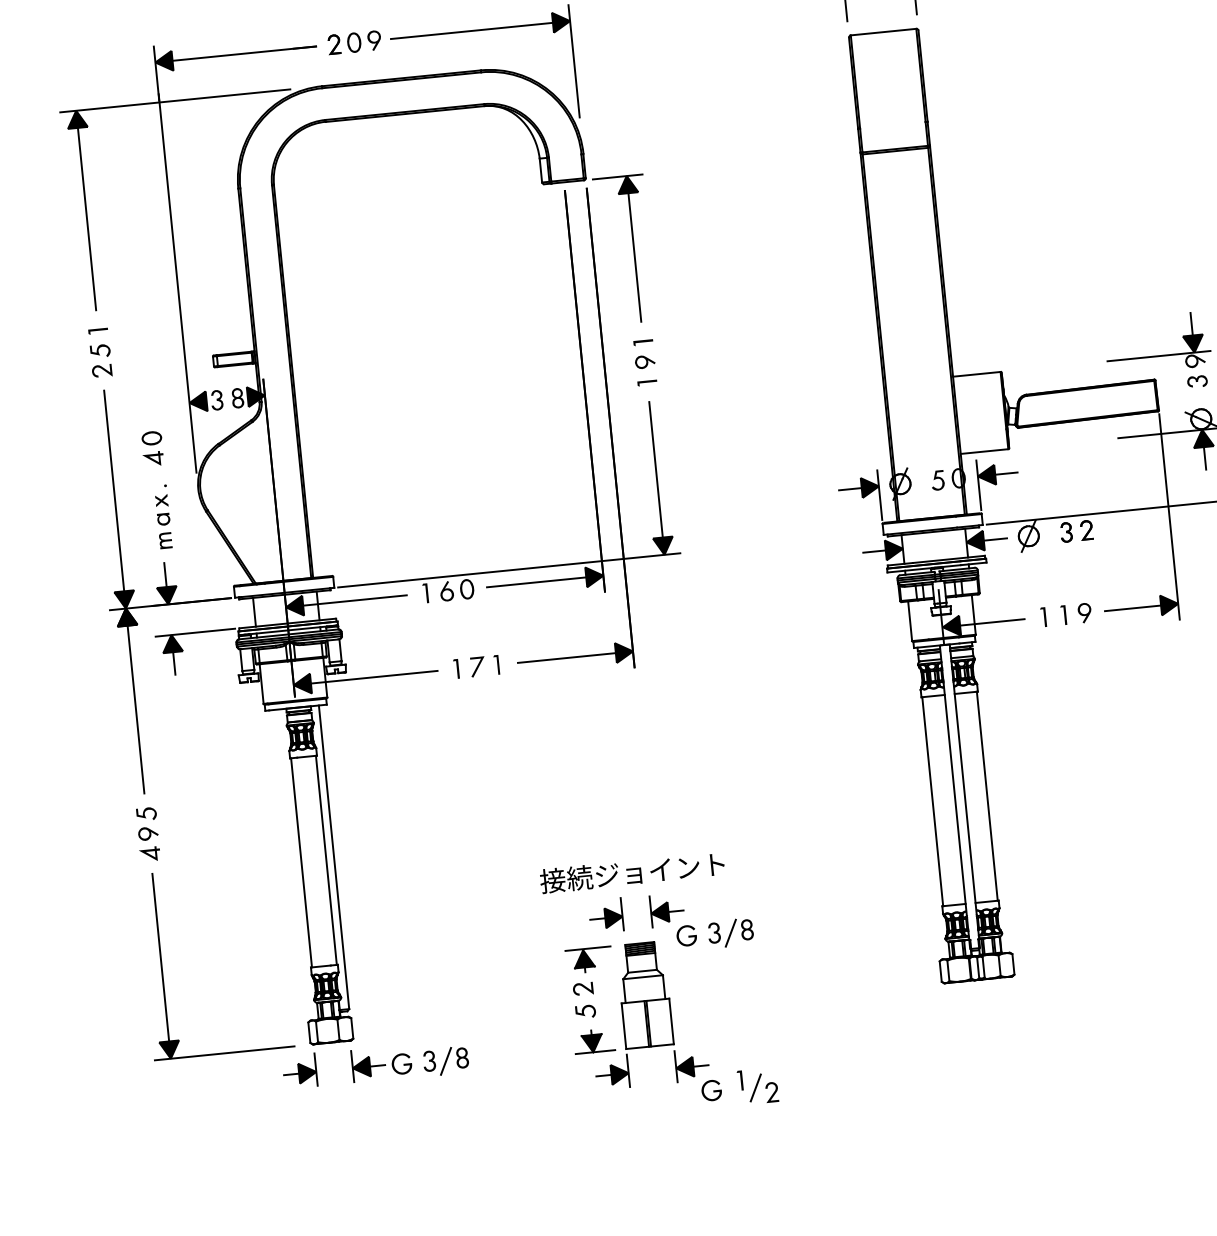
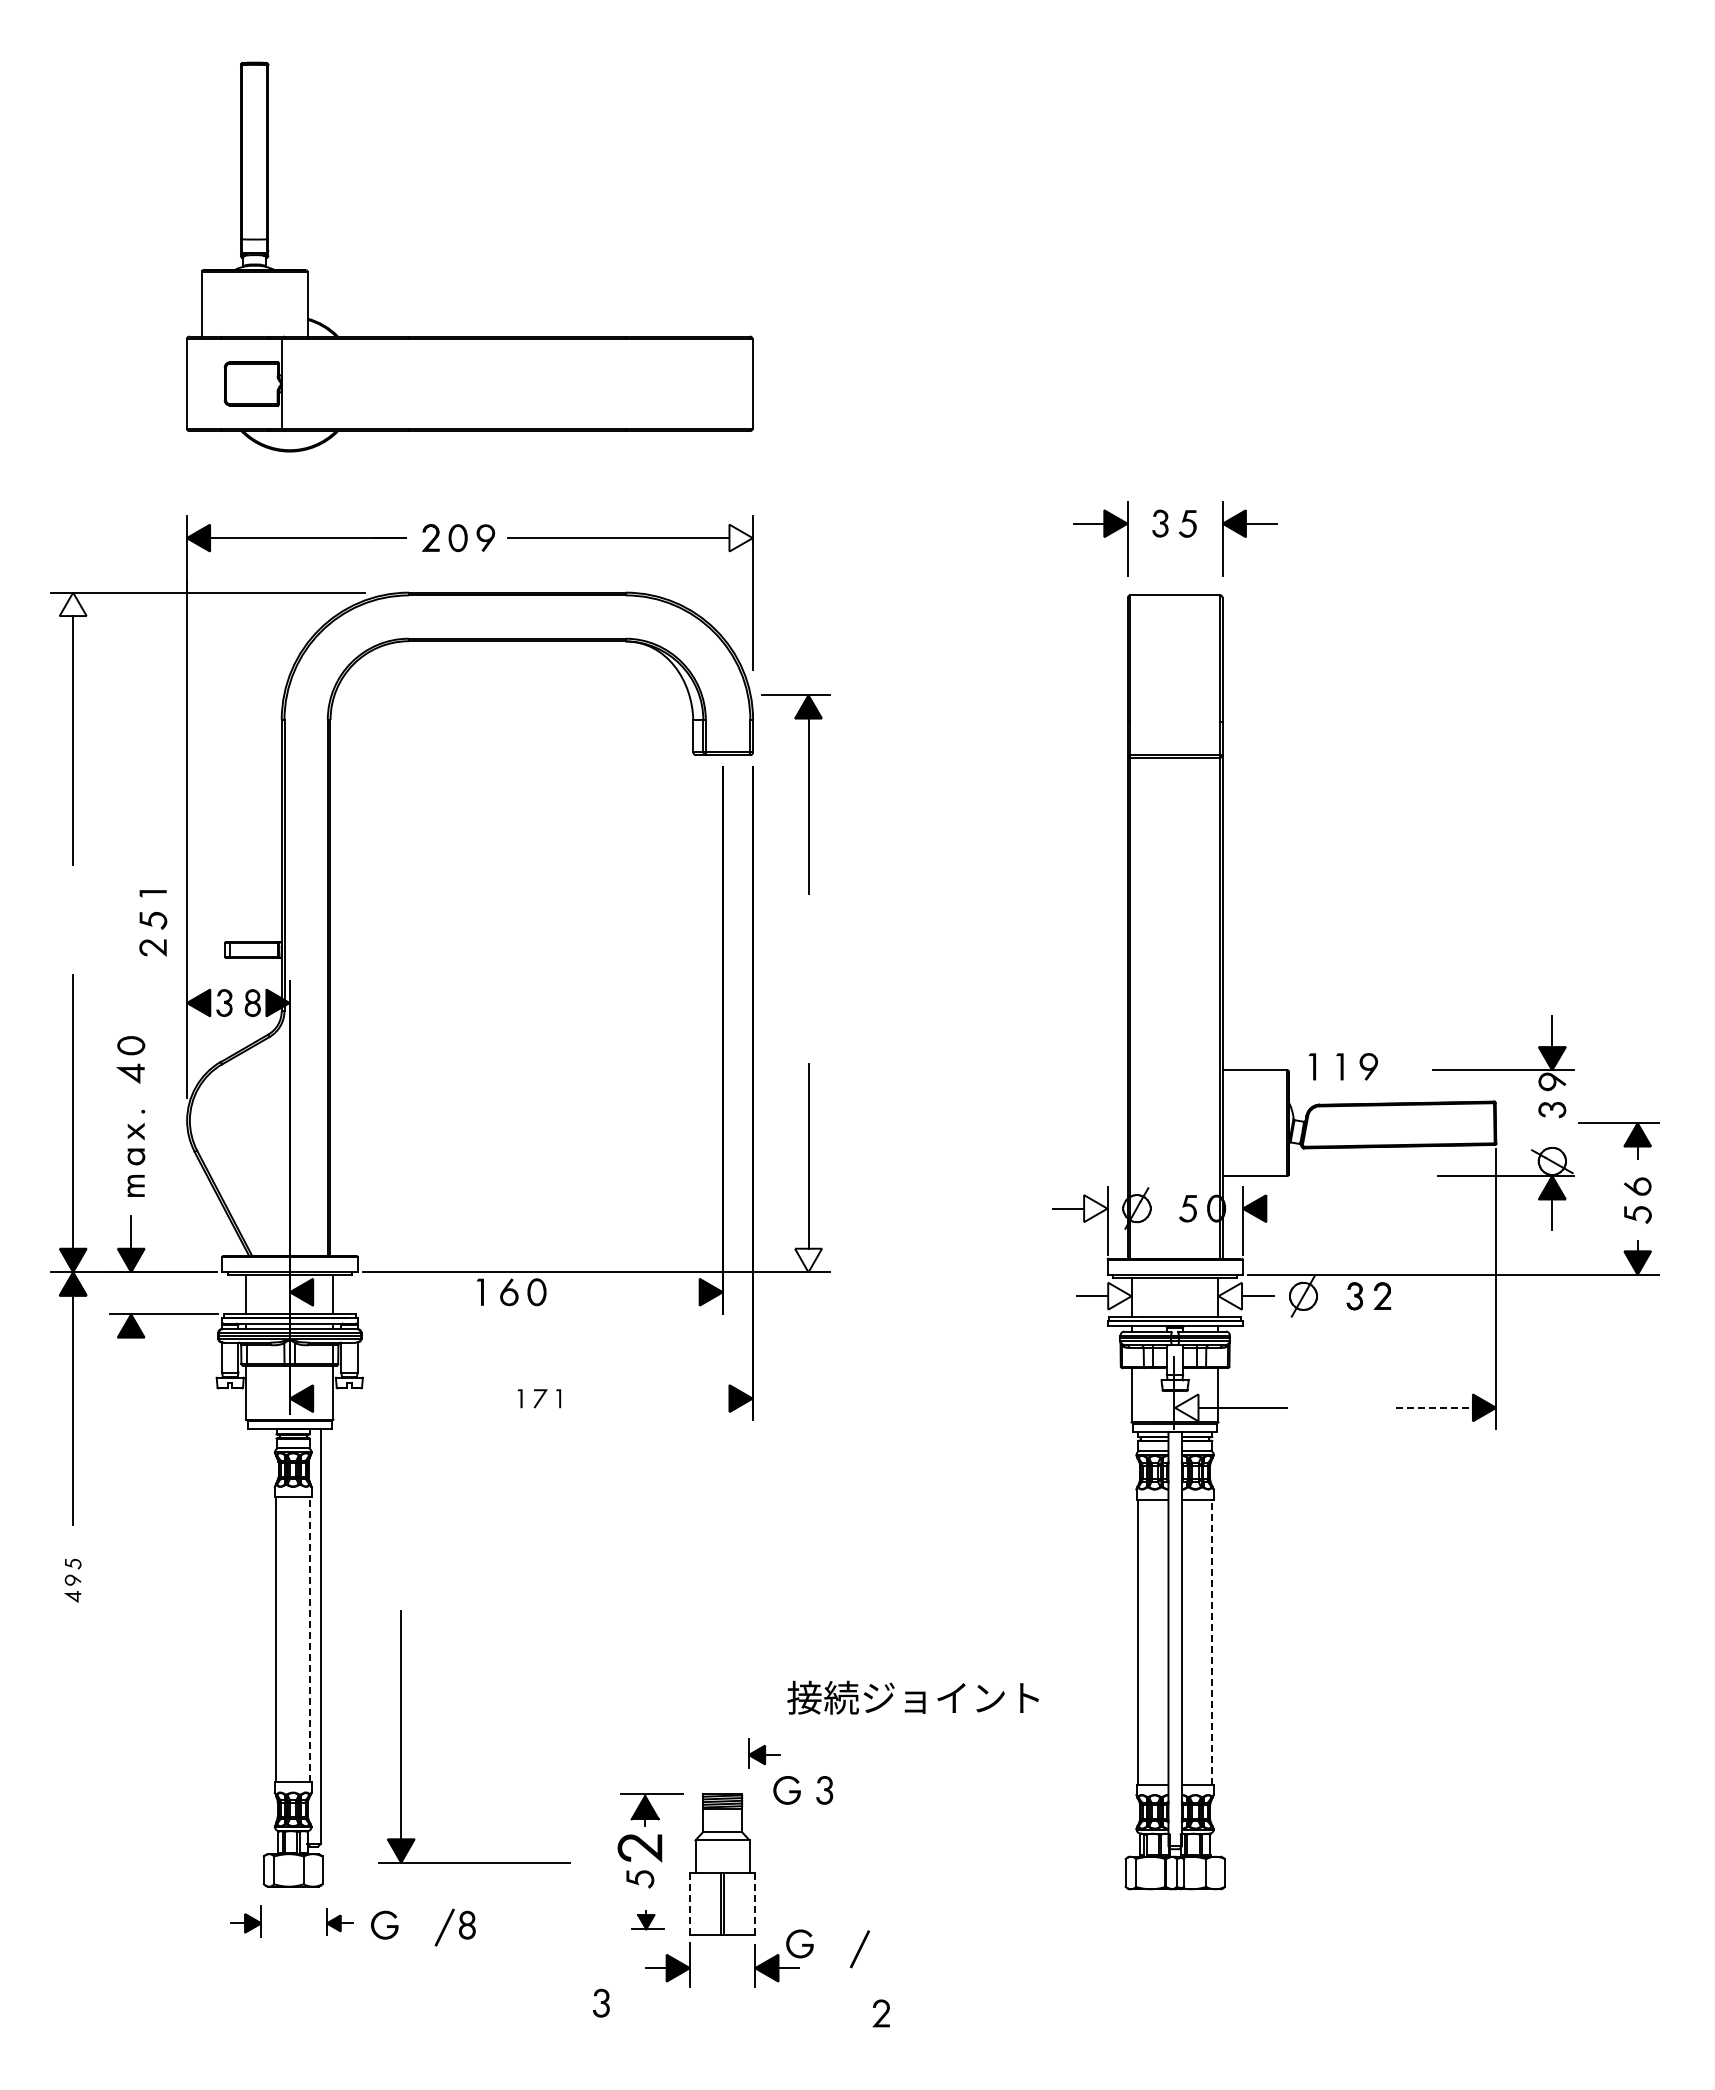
fill: (560, 21) -> (740, 537), removed
fill: (76, 119) -> (72, 604), removed
part: (633, 248) -> (808, 794), moved
part: (100, 353) -> (153, 923), moved
part: (645, 363) -> (808, 1010), removed
line: (1006, 473) -> (1281, 1208), removed
fill: (870, 487) -> (1095, 1208), removed
fill: (975, 540) -> (1230, 1295), removed
fill: (663, 546) -> (808, 1260), removed
fill: (894, 549) -> (1119, 1295), removed
line: (536, 582) -> (631, 1292), removed
line: (354, 600) -> (383, 1292), removed
line: (1133, 608) -> (1435, 1407), solid -> dashed
part: (1066, 614) -> (1343, 1066), moved
fill: (951, 626) -> (1186, 1407), removed
line: (566, 657) -> (662, 1398), removed
line: (174, 663) -> (131, 1352), removed
part: (476, 666) -> (539, 1398), size x0.7
line: (374, 677) -> (399, 1398), removed
line: (987, 796) -> (1212, 1642), solid -> dashed
part: (147, 834) -> (72, 1580), size x0.6
line: (326, 860) -> (310, 1639), solid -> dashed
text: (631, 872) -> (912, 1697), moved
part: (666, 910) -> (763, 1753), size x0.7
part: (605, 915) -> (680, 1752), removed
part: (738, 932) -> (857, 1792), removed
part: (161, 966) -> (401, 1736), moved
part: (582, 989) -> (639, 1848), size x1.6
line: (671, 1021) -> (755, 1903), solid -> dashed
line: (624, 1025) -> (690, 1903), solid -> dashed
part: (593, 1041) -> (647, 1920), size x0.6
part: (429, 1060) -> (601, 2002), moved
part: (368, 1064) -> (339, 1921), size x0.6
part: (299, 1070) -> (245, 1920), size x0.7
fill: (739, 1080) -> (839, 1993), removed
line: (755, 1088) -> (859, 1949), moved
part: (711, 1090) -> (799, 1943), moved

